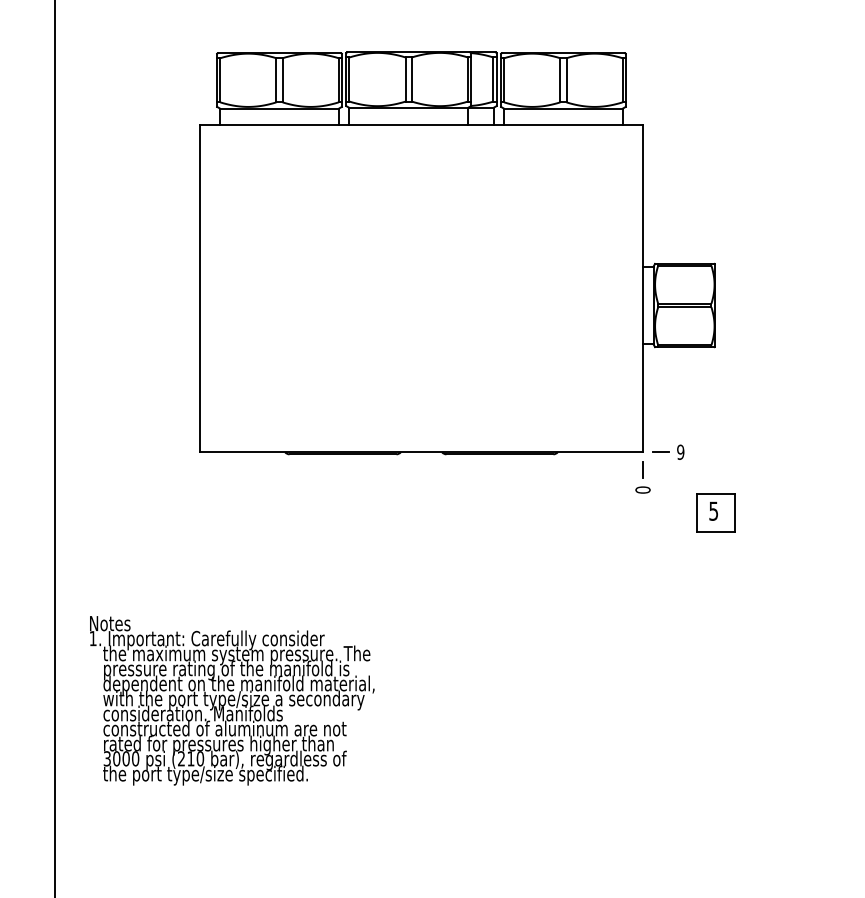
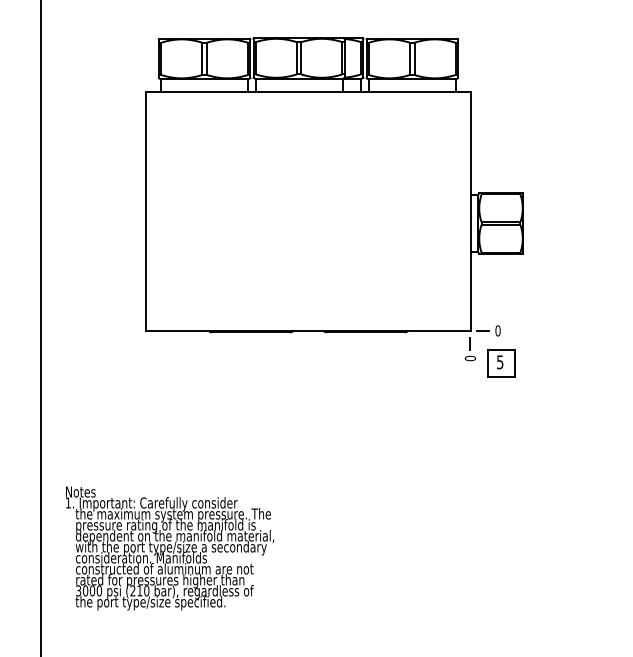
text: (680, 452) -> (497, 331), 9 -> 0
part: (715, 512) -> (501, 363), moved
text: (232, 700) -> (170, 548), moved

